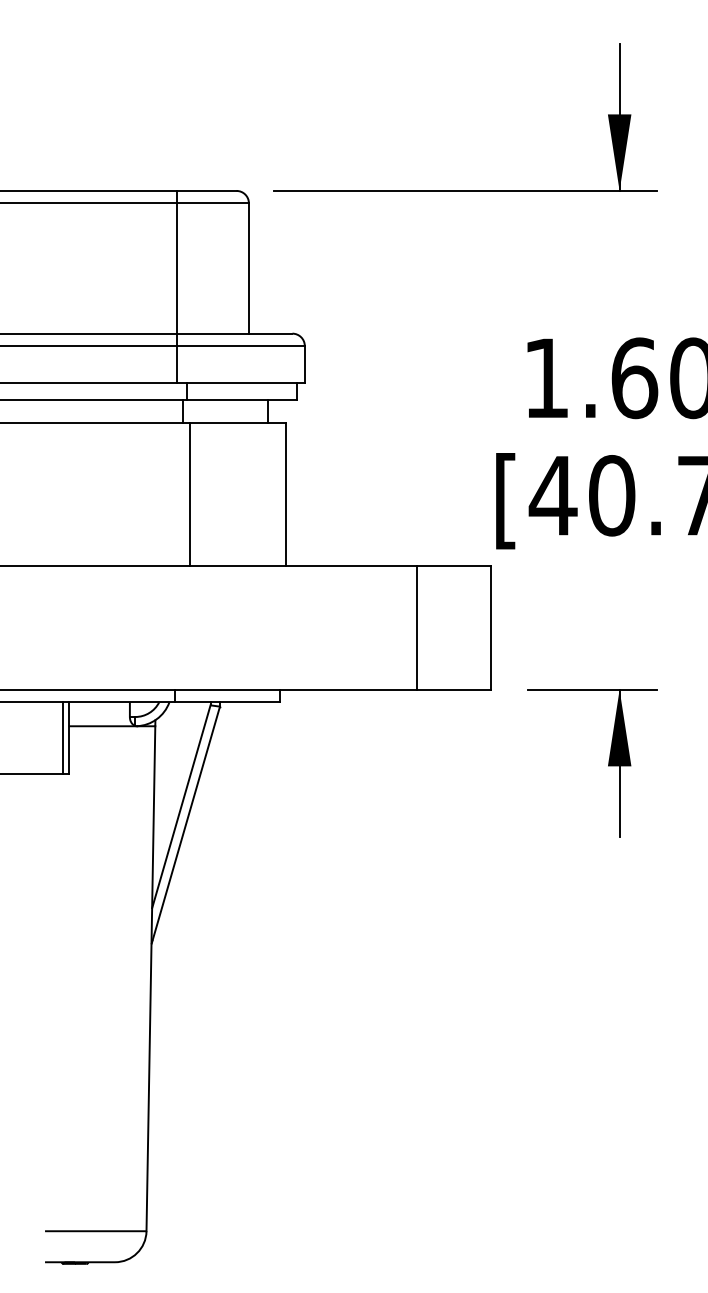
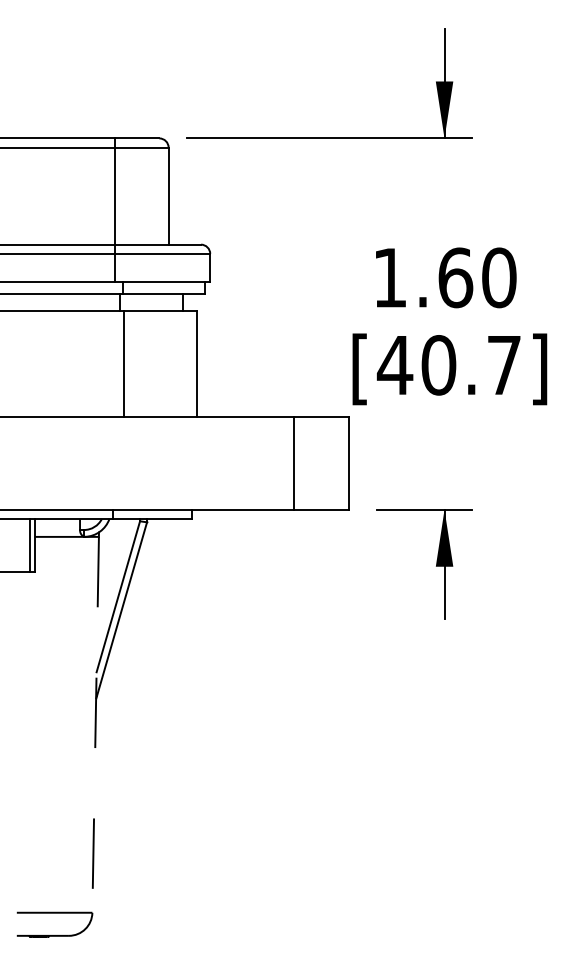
line: (150, 978) -> (95, 724), solid -> dashed

